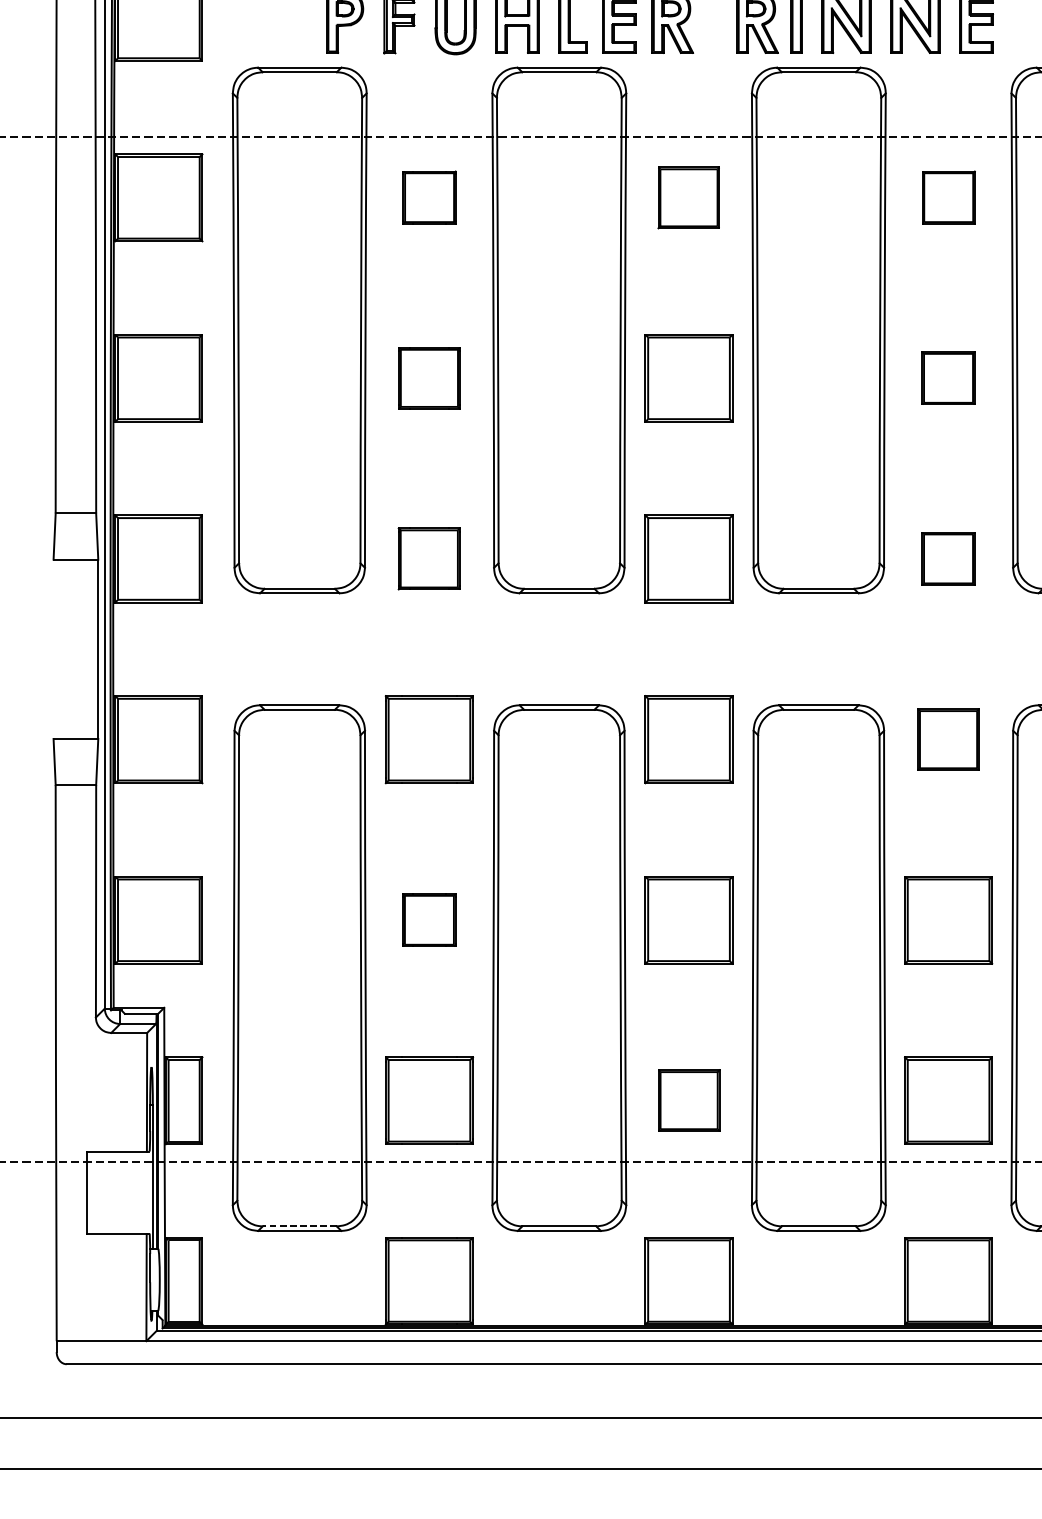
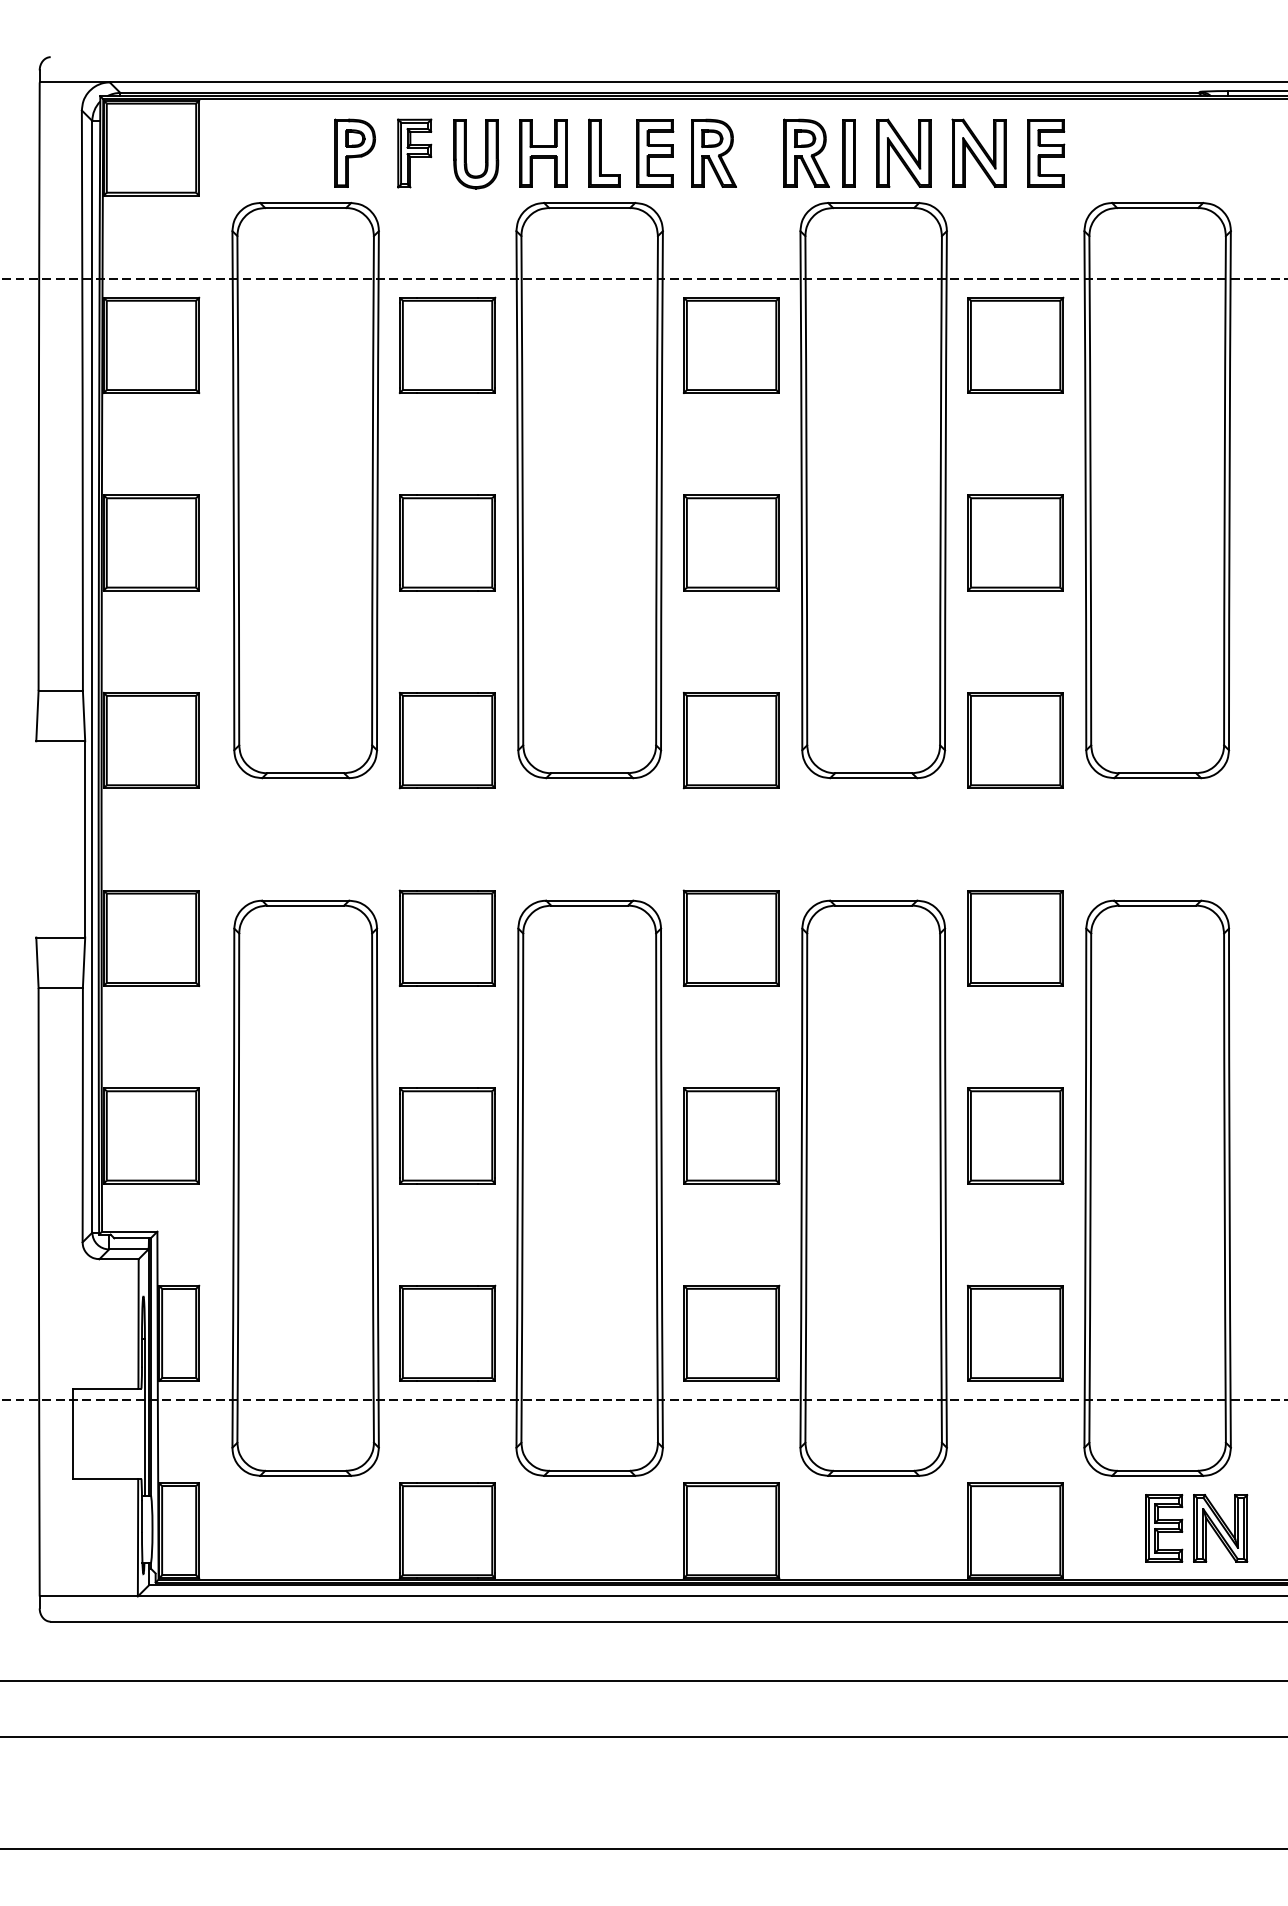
part: (429, 196) -> (447, 344), size x1.67
part: (948, 196) -> (1015, 344), size x1.67
part: (688, 197) -> (731, 345), size x1.43
part: (429, 377) -> (447, 542), size x1.43
part: (948, 377) -> (1015, 542), size x1.67
part: (428, 558) -> (446, 740), size x1.43
part: (948, 558) -> (1015, 740), size x1.67
part: (948, 739) -> (1015, 938), size x1.43
part: (429, 919) -> (447, 1135), size x1.67
part: (688, 1099) -> (731, 1332), size x1.43
line: (299, 1226) -> (305, 1470), dashed -> solid

